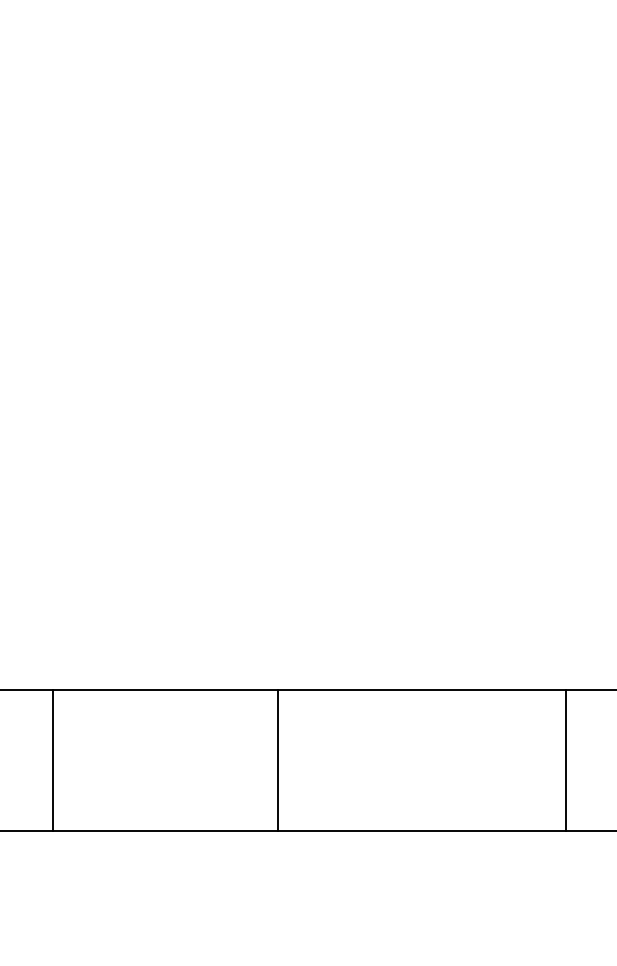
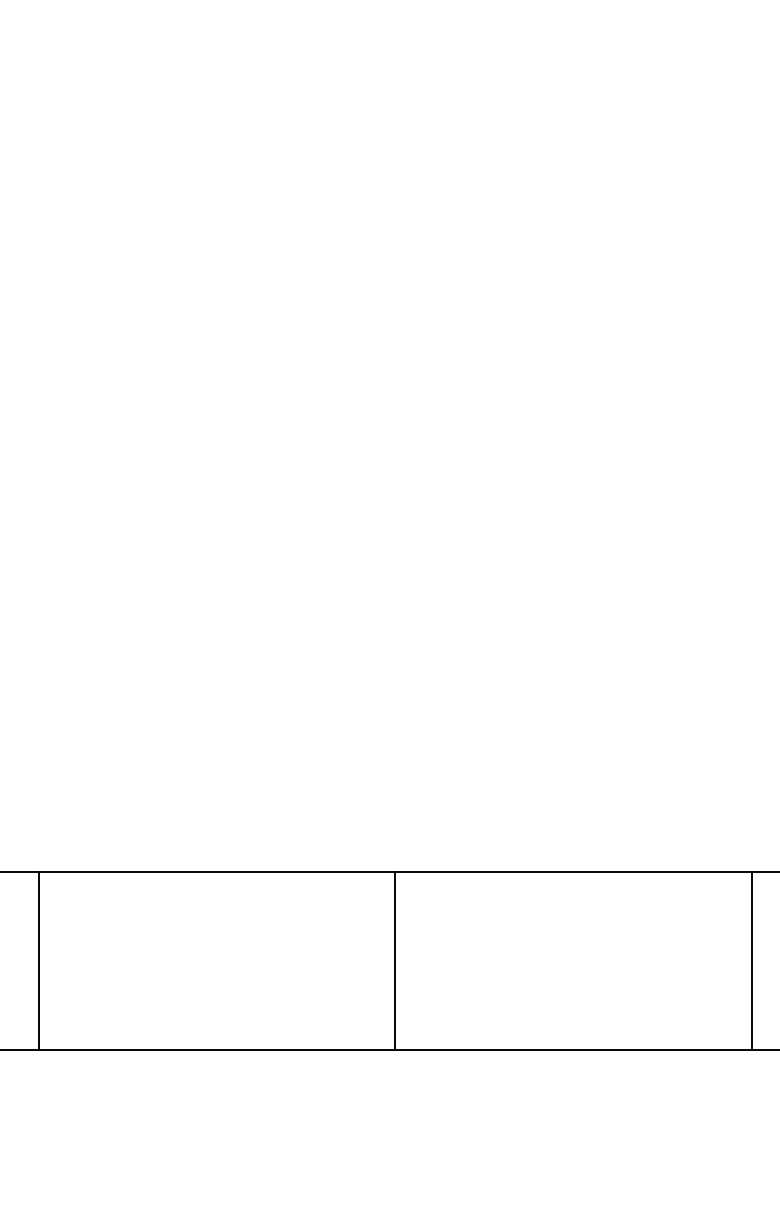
line: (52, 759) -> (38, 960), moved
line: (278, 759) -> (395, 960), moved
line: (565, 759) -> (751, 960), moved

